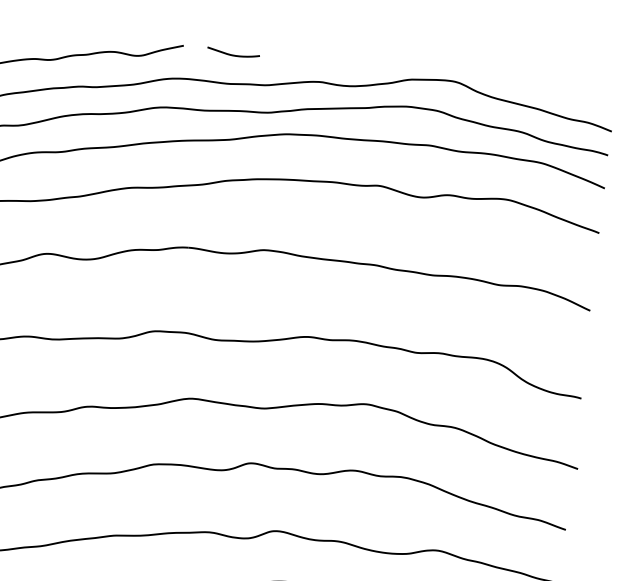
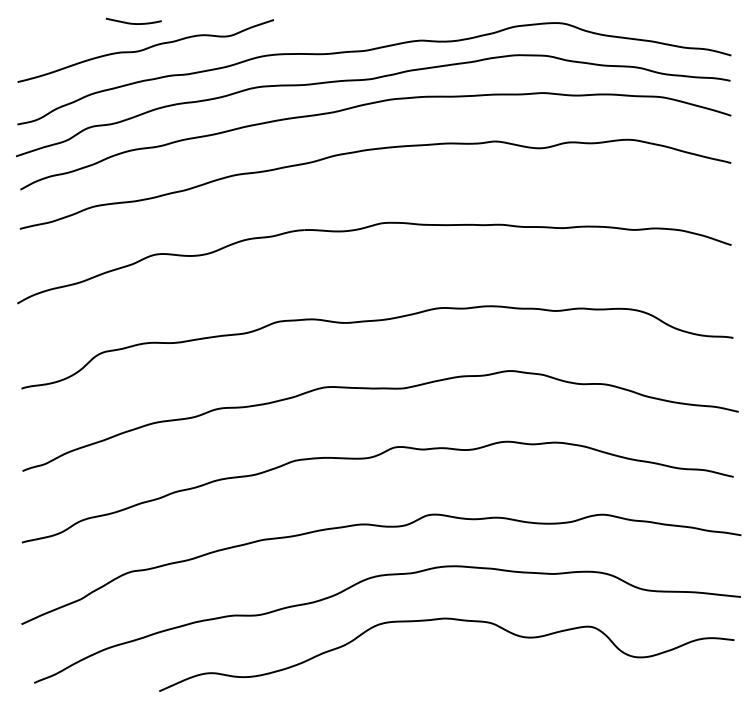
curve: (232, 54) -> (132, 22), moved

